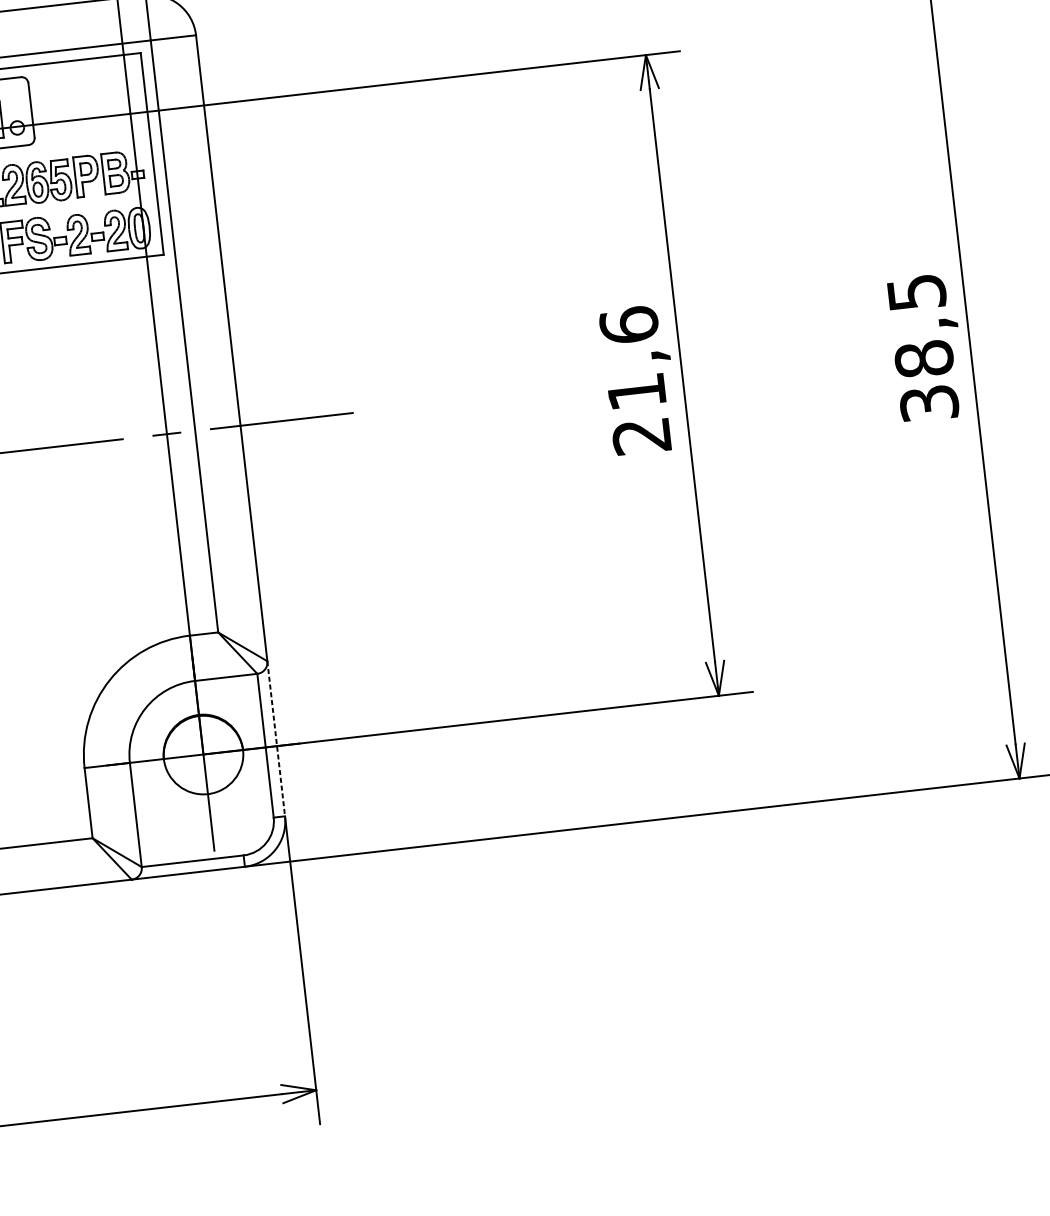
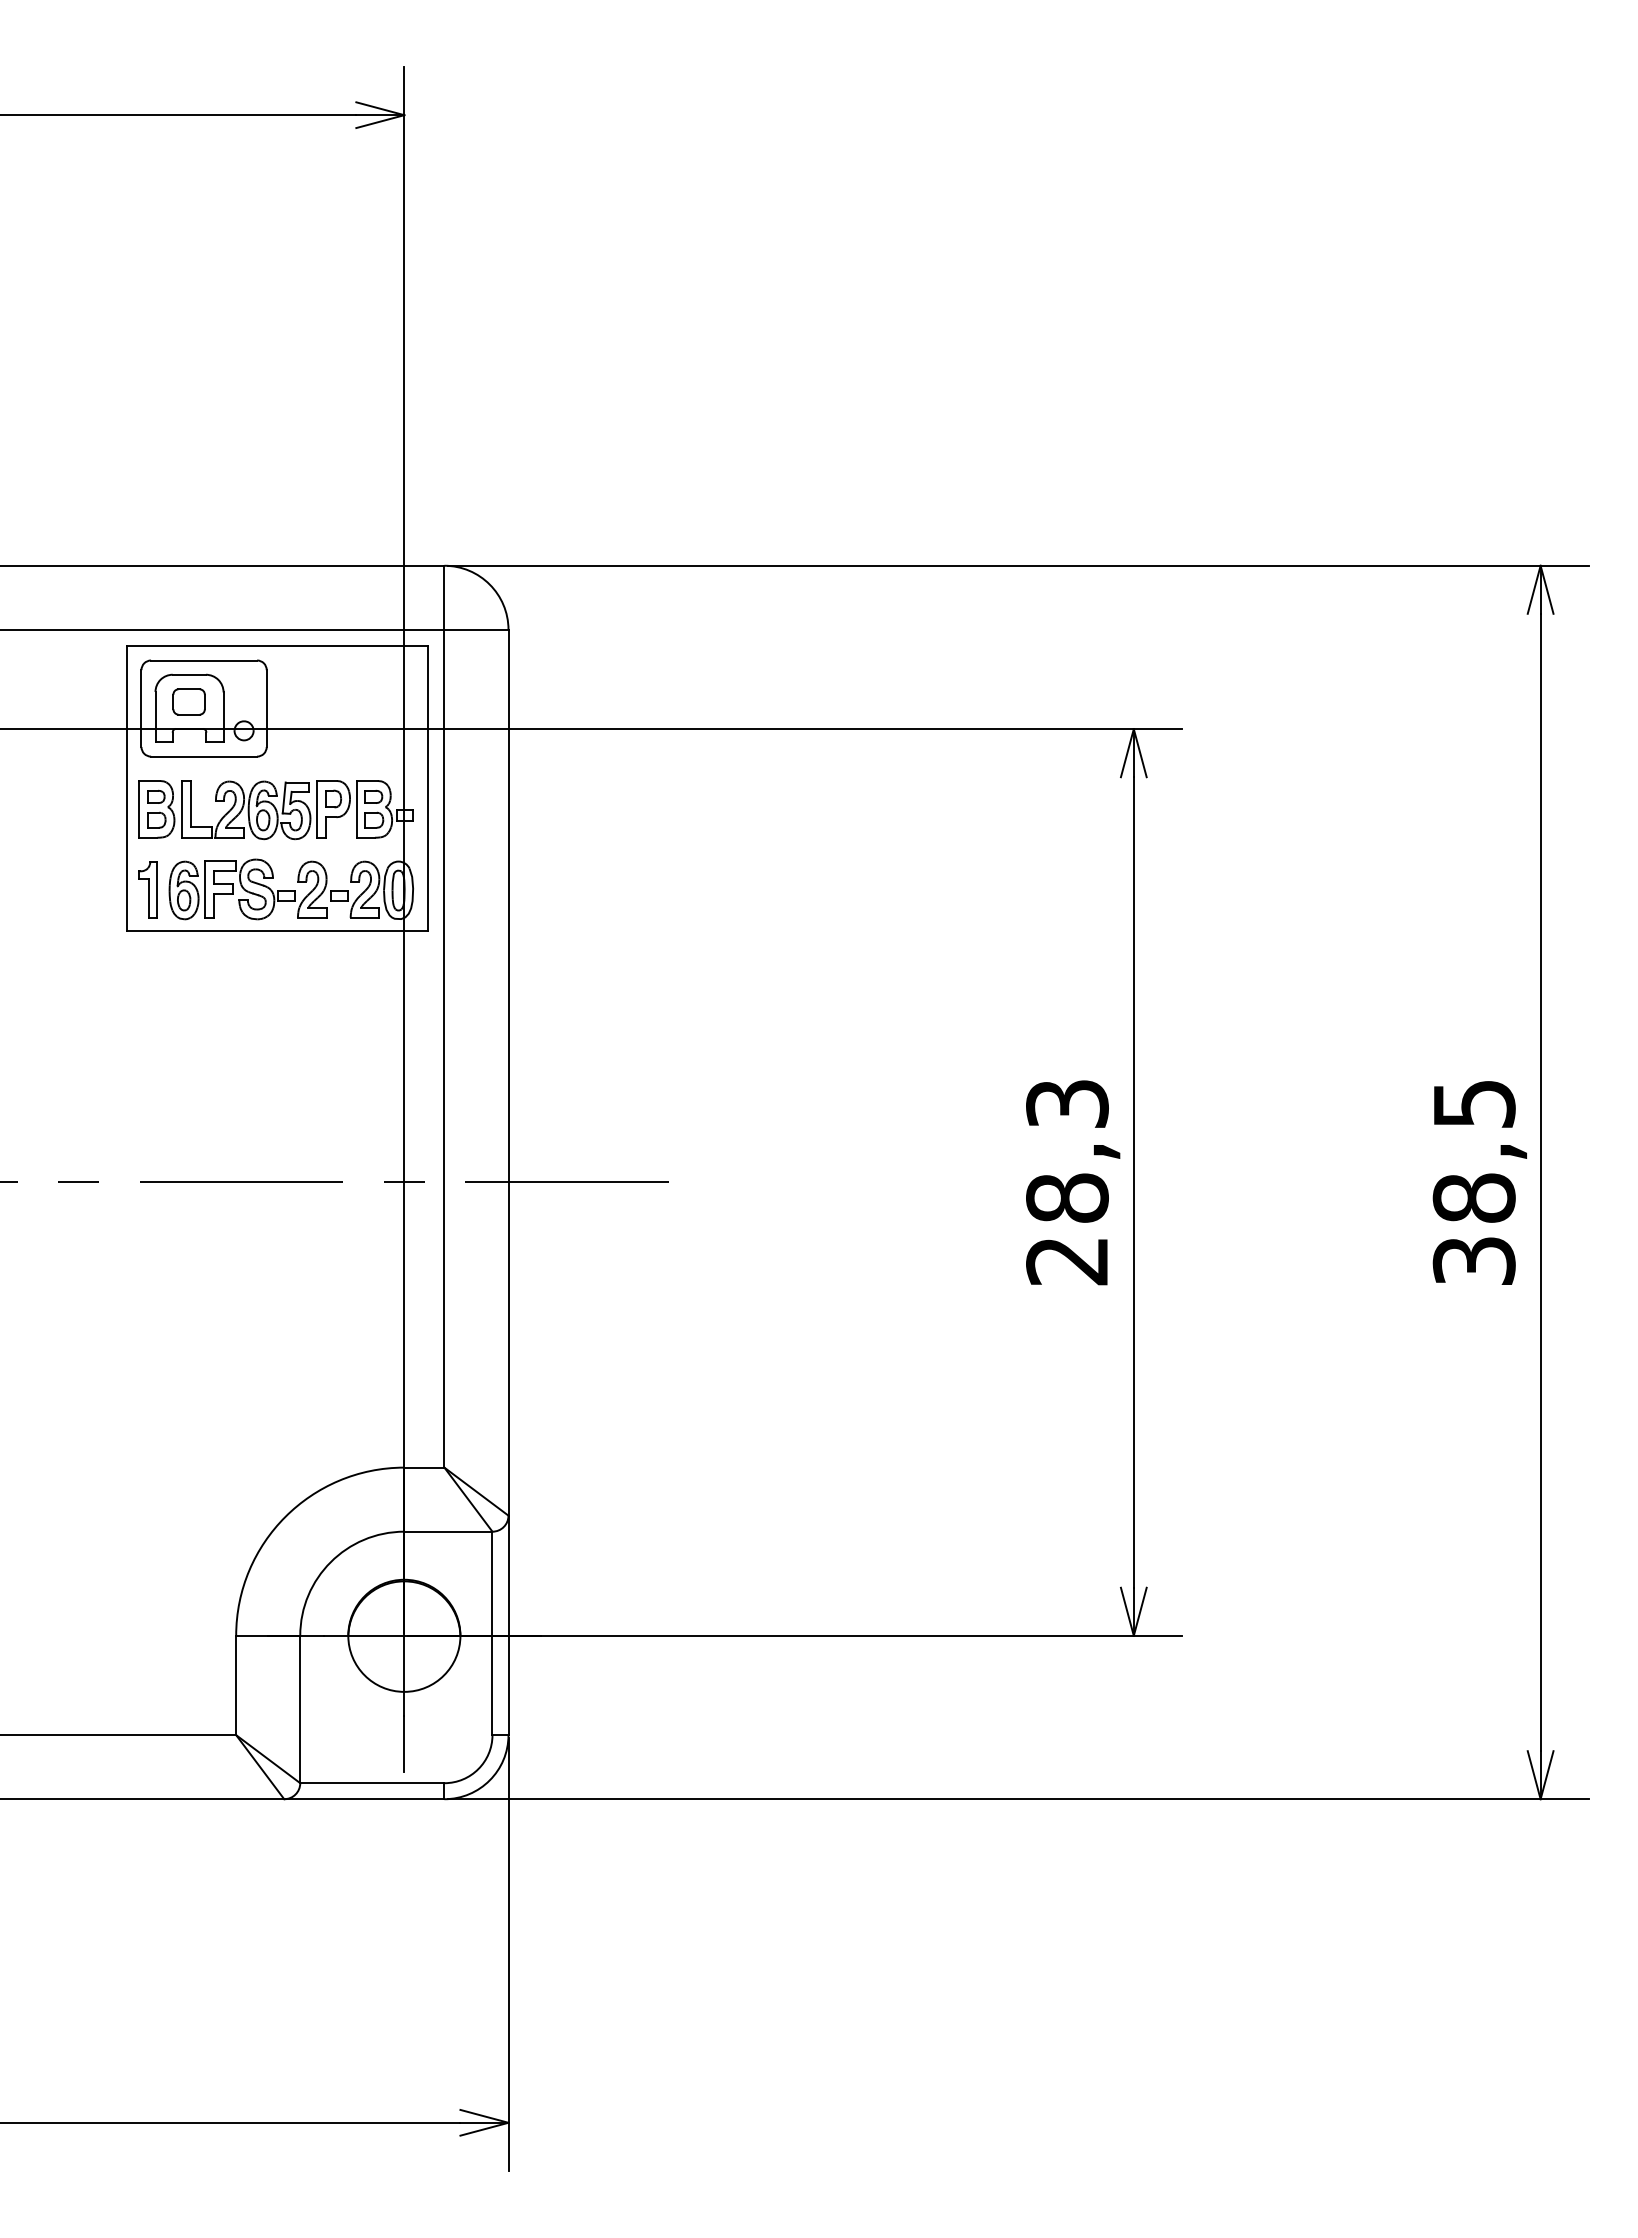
text: (632, 358) -> (1067, 1150), 21,6 -> 28,3
line: (276, 738) -> (508, 1625), dashed -> solid

